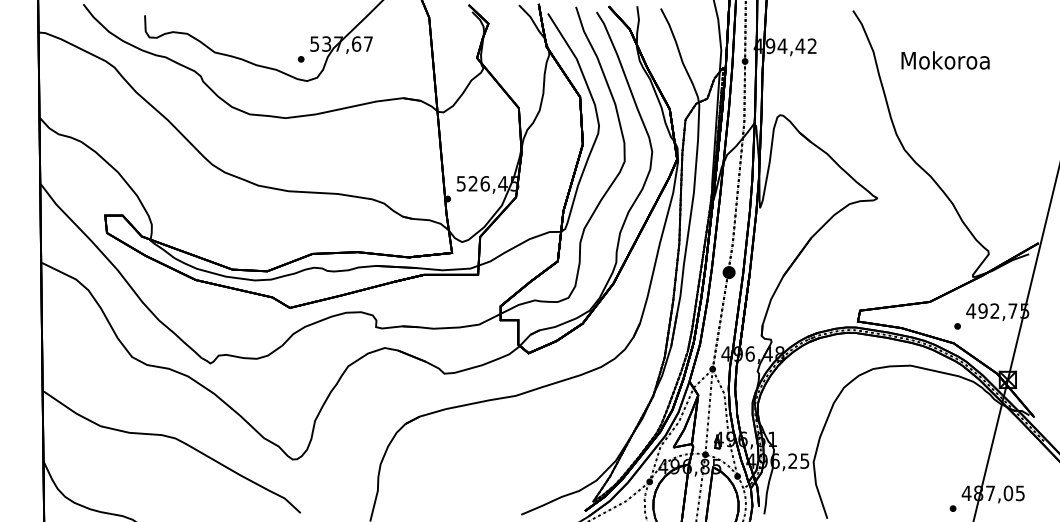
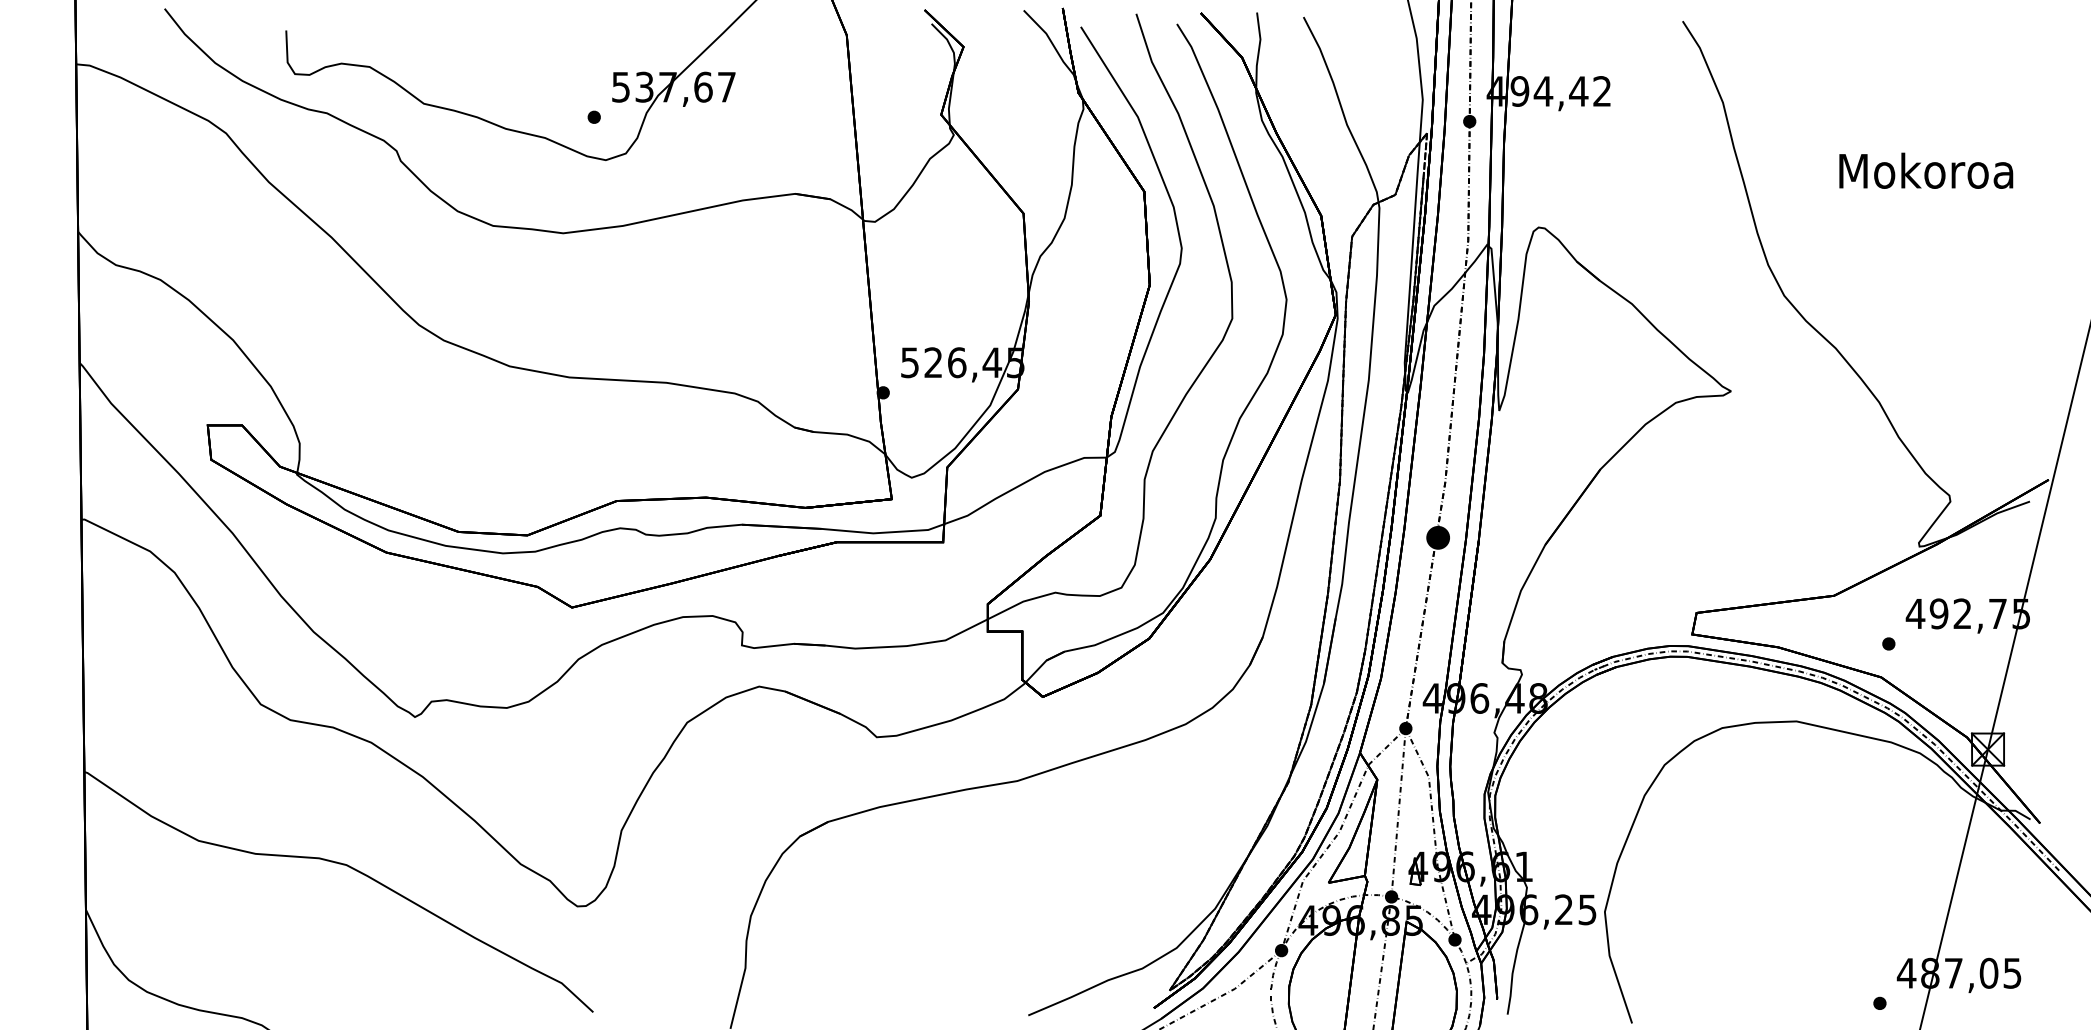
text: (945, 60) -> (1926, 170), moved

